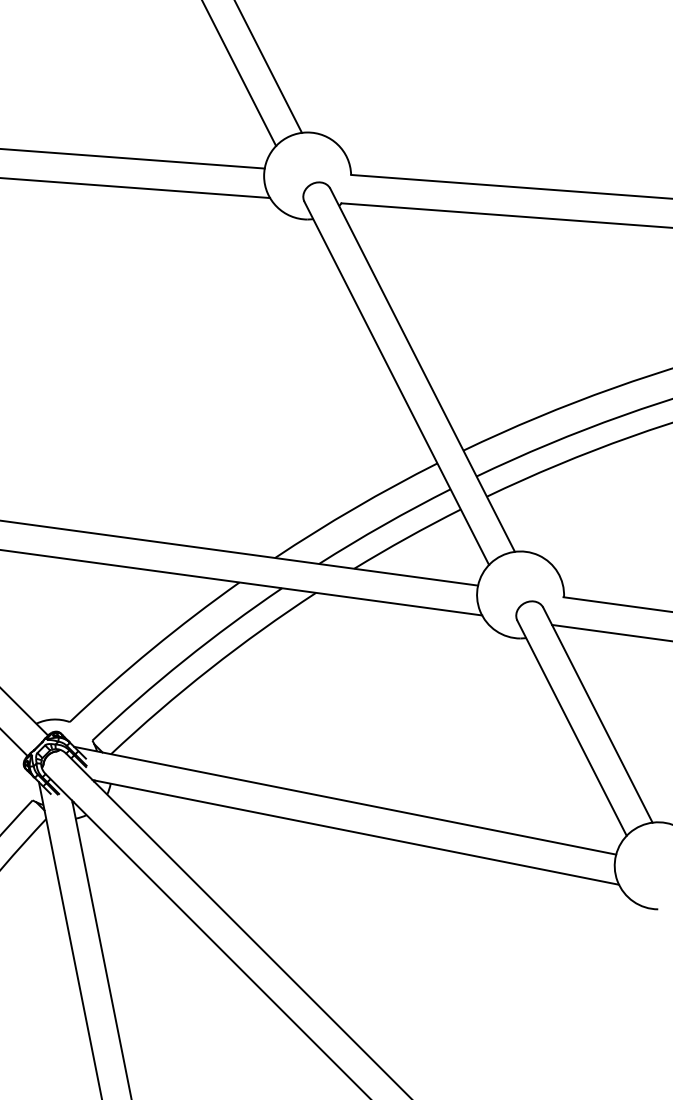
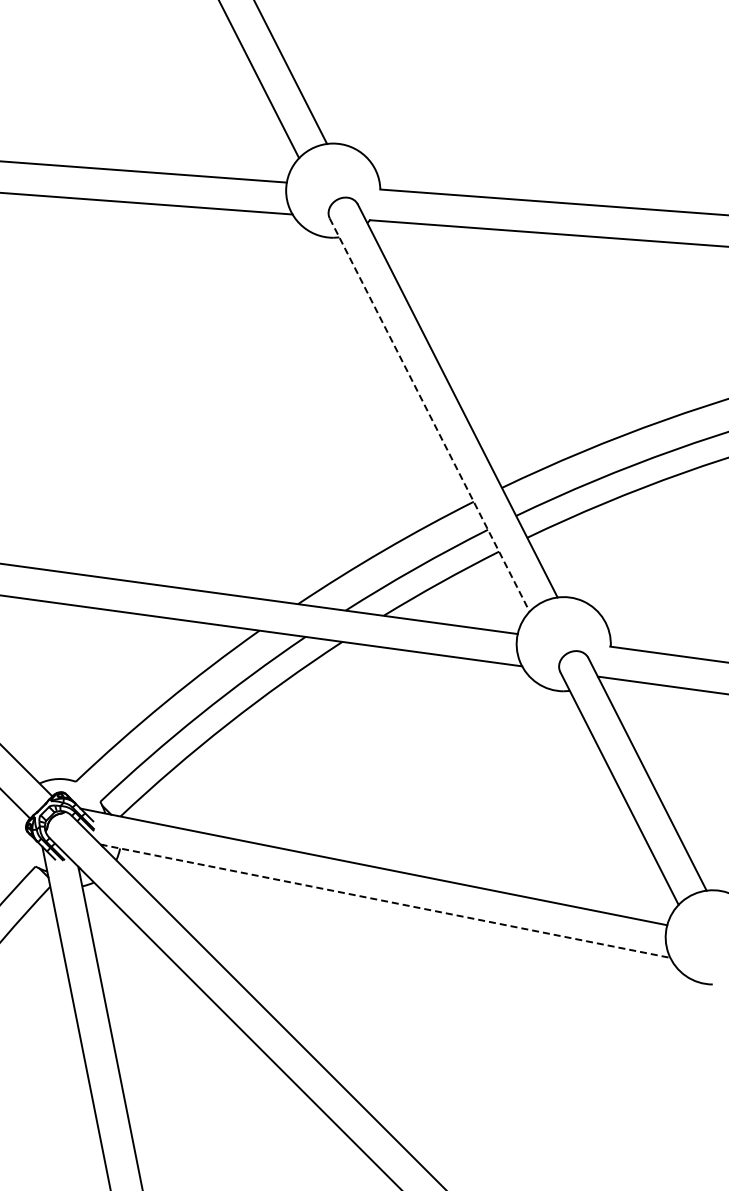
line: (396, 383) -> (429, 415), solid -> dashed
line: (355, 832) -> (385, 901), solid -> dashed

